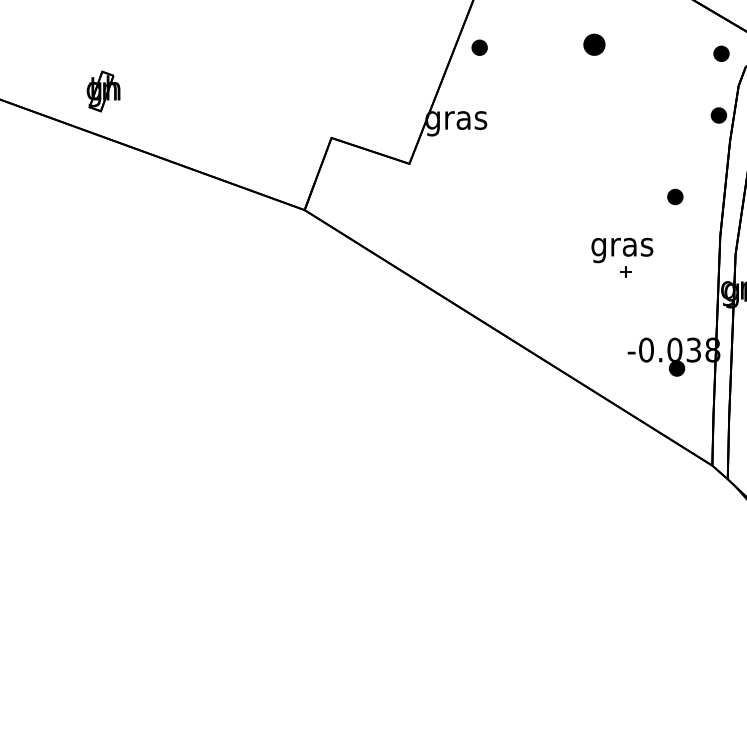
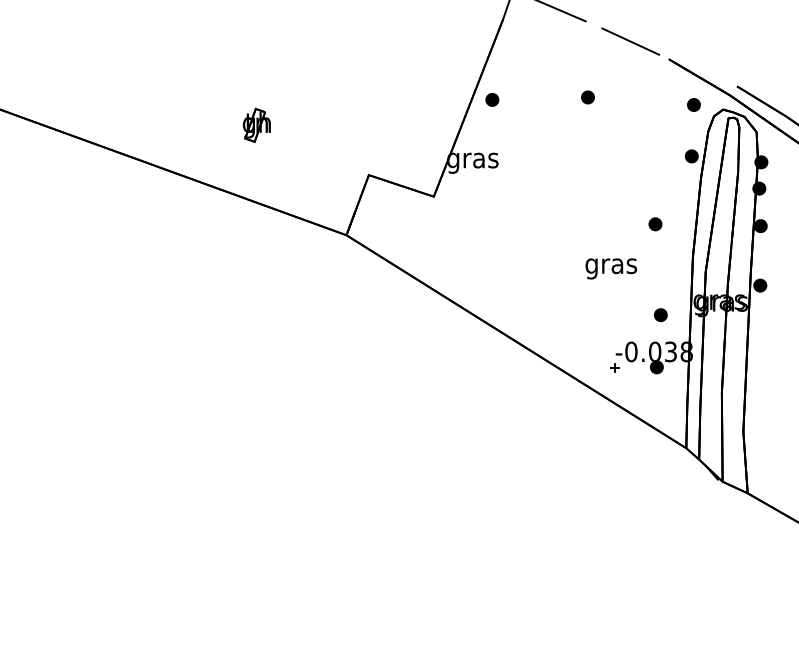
part: (593, 44) -> (587, 97), size x0.71
part: (103, 90) -> (256, 124), moved
part: (626, 271) -> (614, 367), moved
part: (681, 306) -> (660, 315), added

